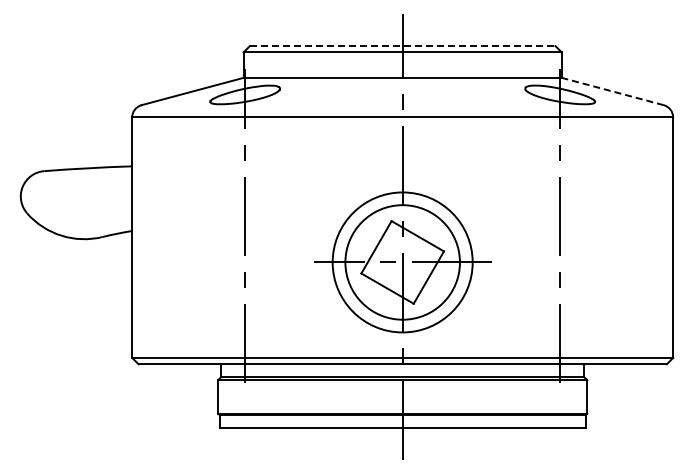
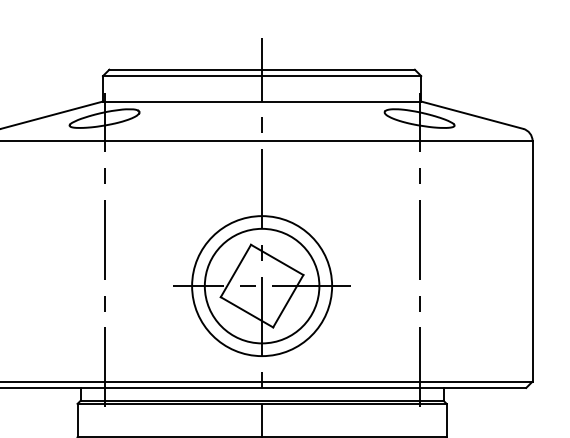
line: (402, 46) -> (261, 70), dashed -> solid
line: (612, 91) -> (471, 115), dashed -> solid

